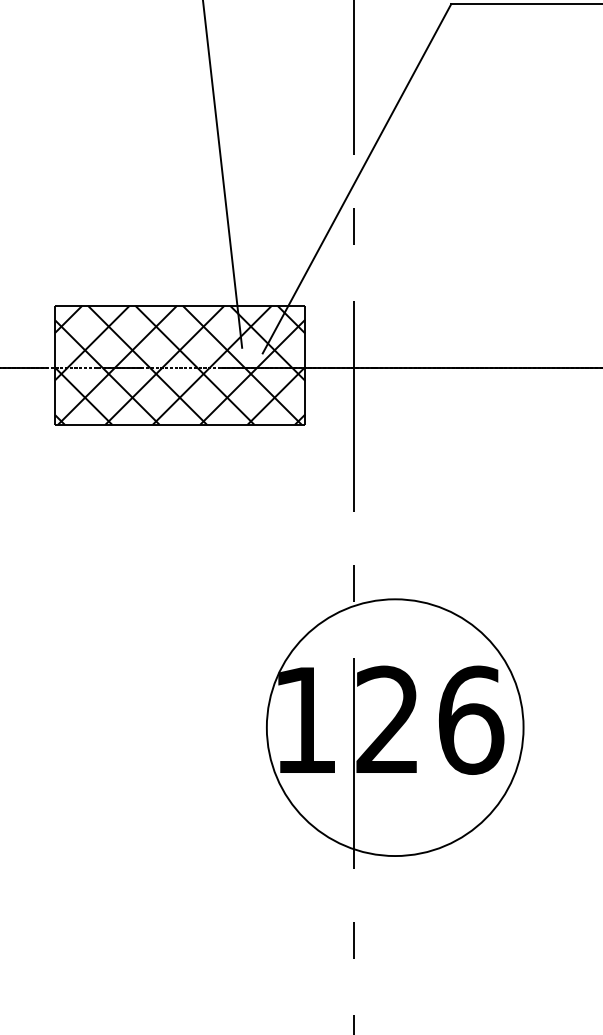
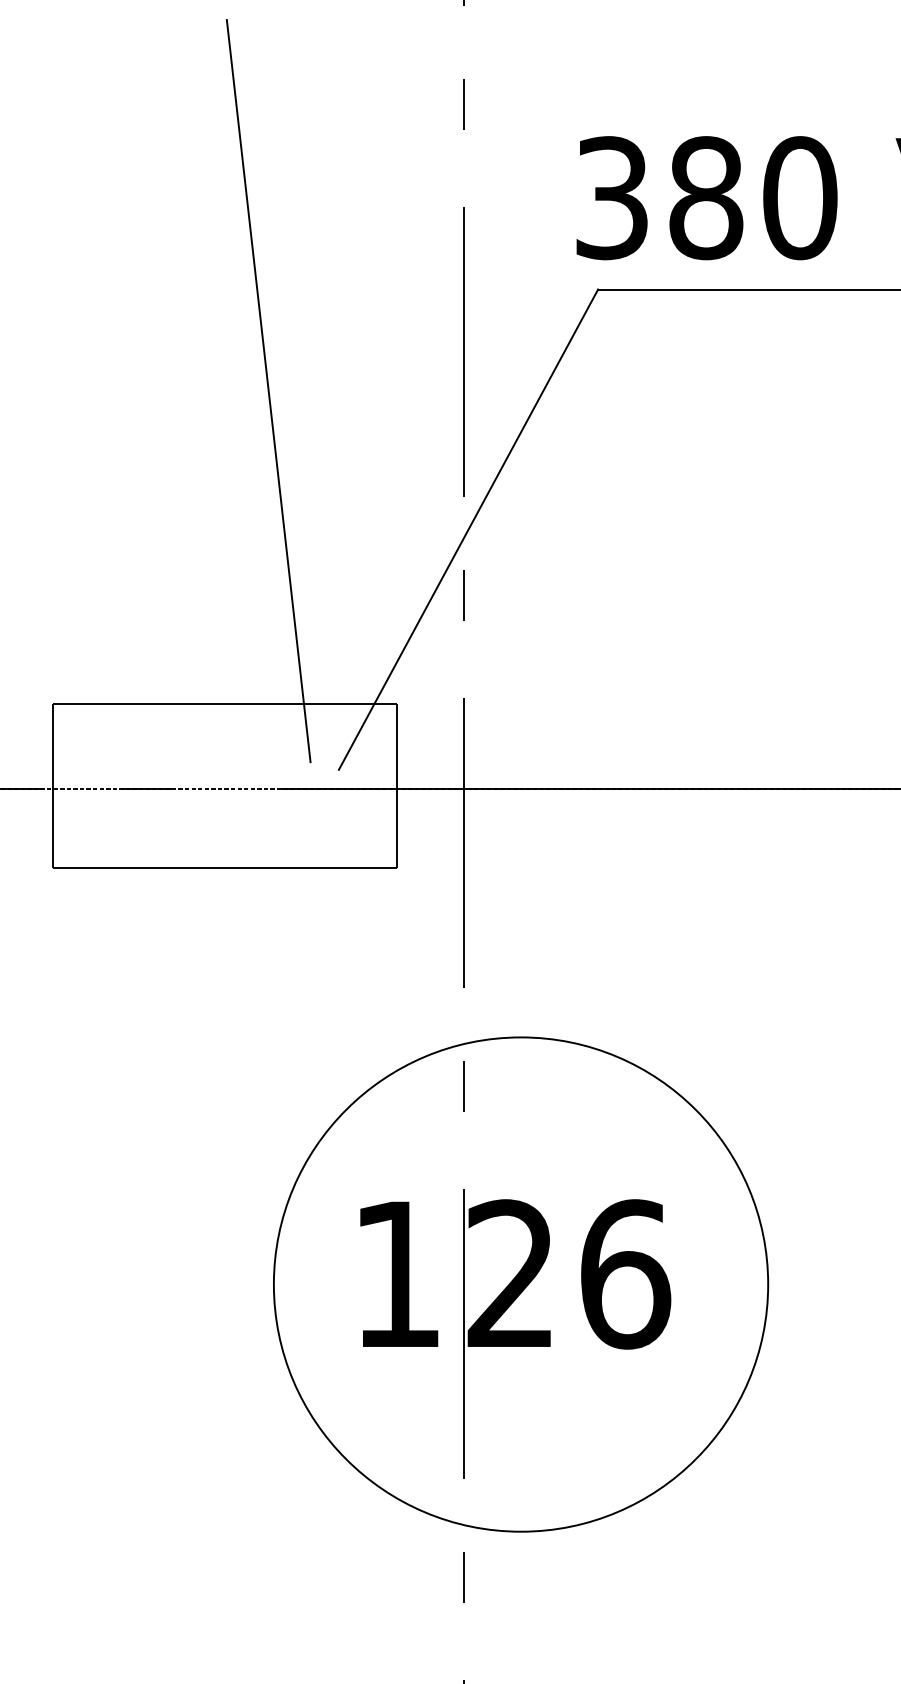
hatch: (180, 365) -> (225, 786), removed
circle: (394, 727) -> (520, 1284), size x1.4

